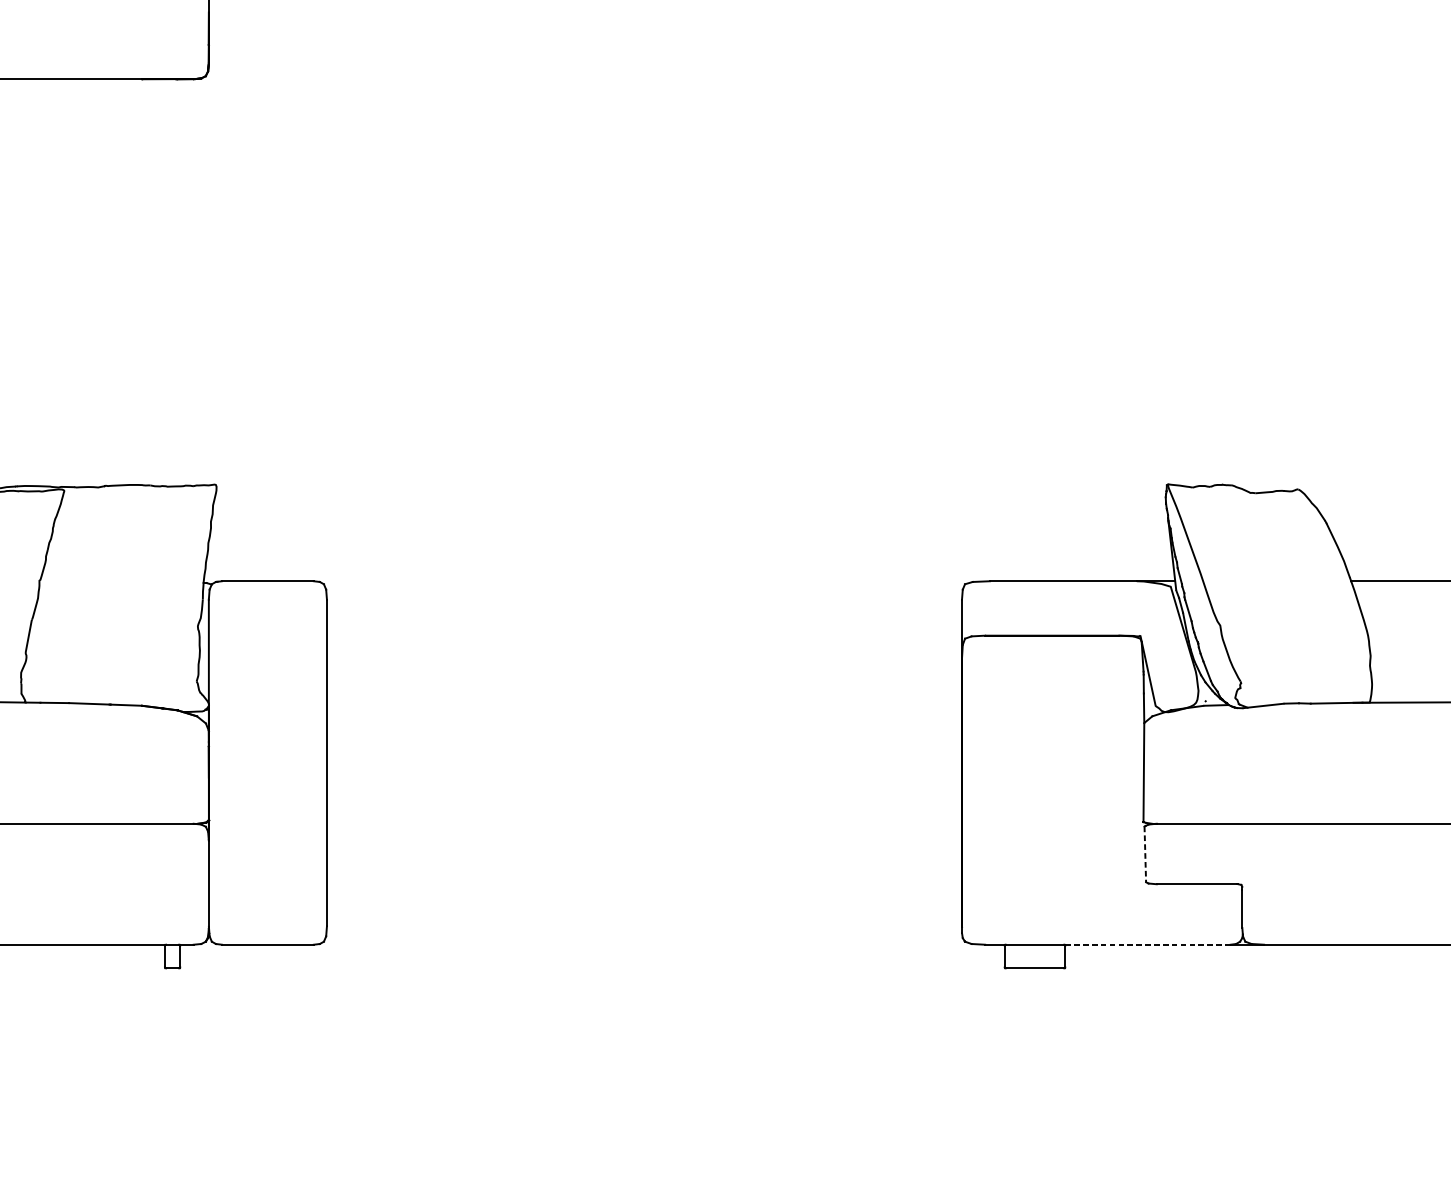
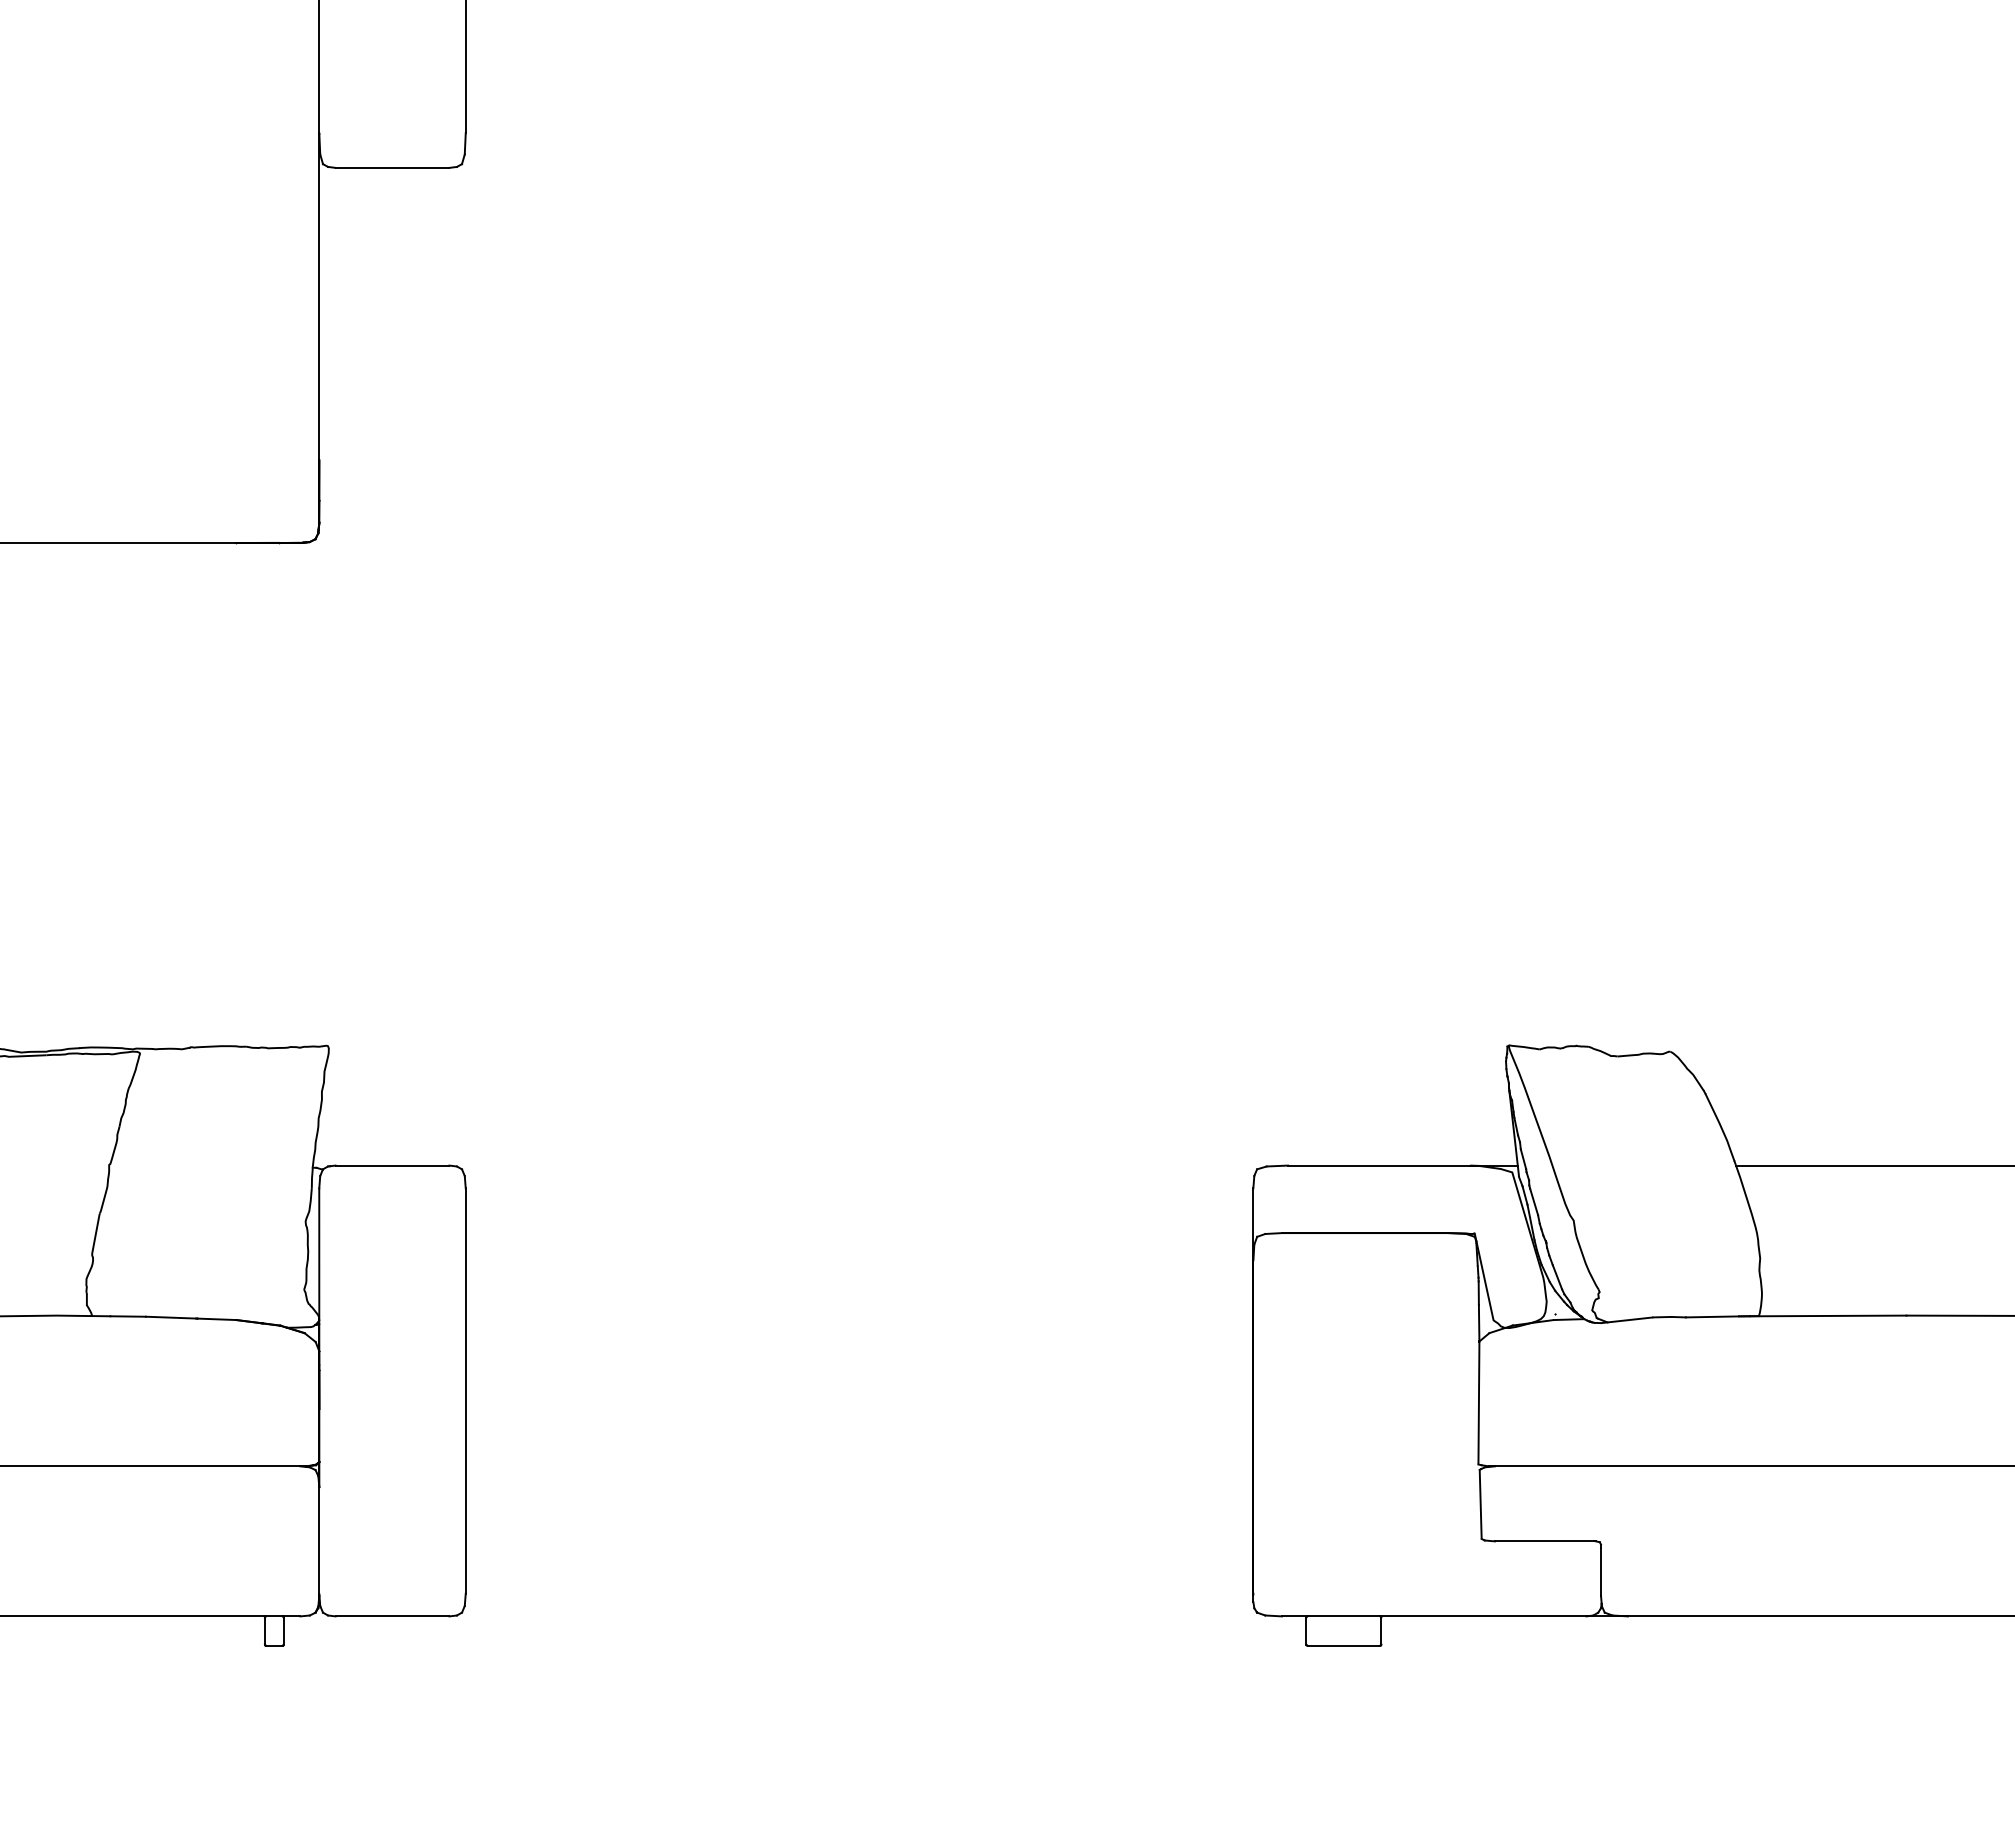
line: (1145, 854) -> (1480, 1504), dashed -> solid
line: (1146, 944) -> (1482, 1616), dashed -> solid

